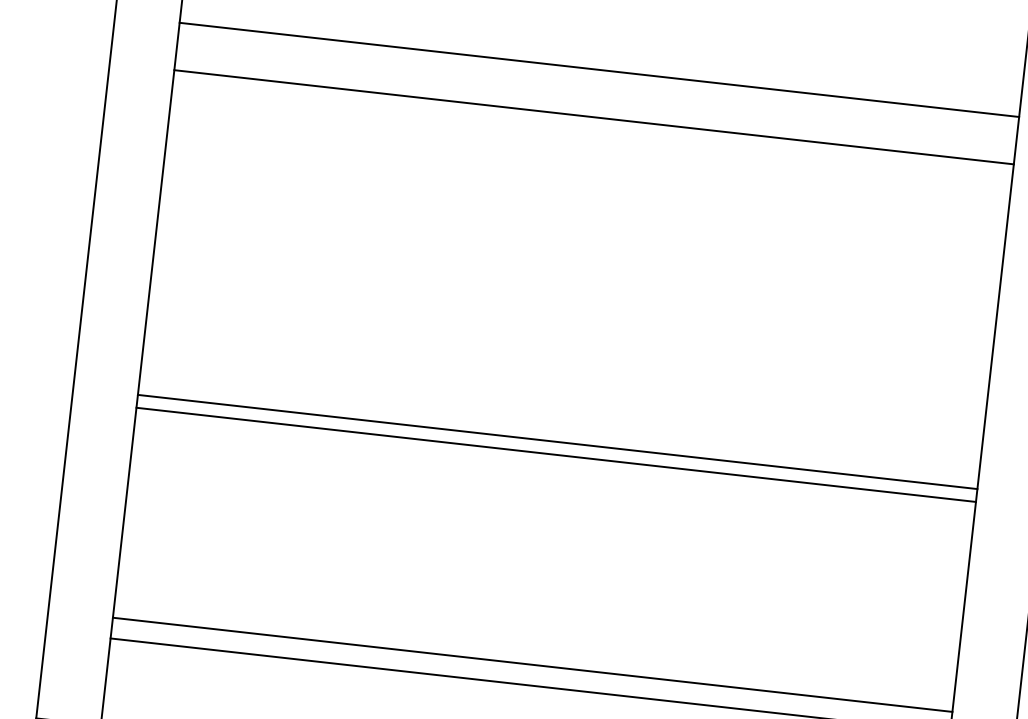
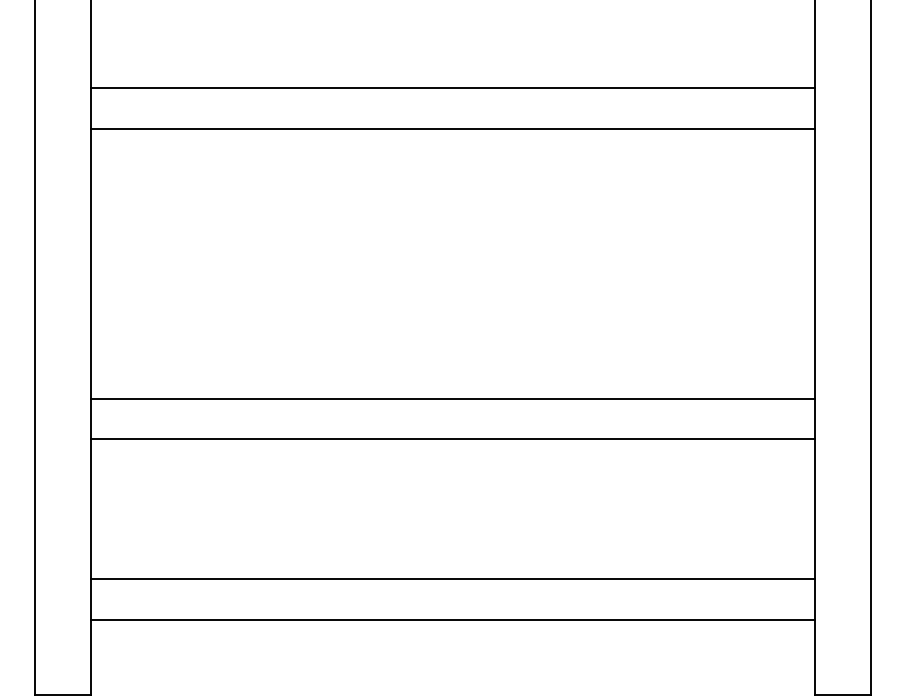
line: (557, 441) -> (452, 439), moved
line: (555, 454) -> (452, 398), moved
line: (532, 664) -> (452, 578), moved

